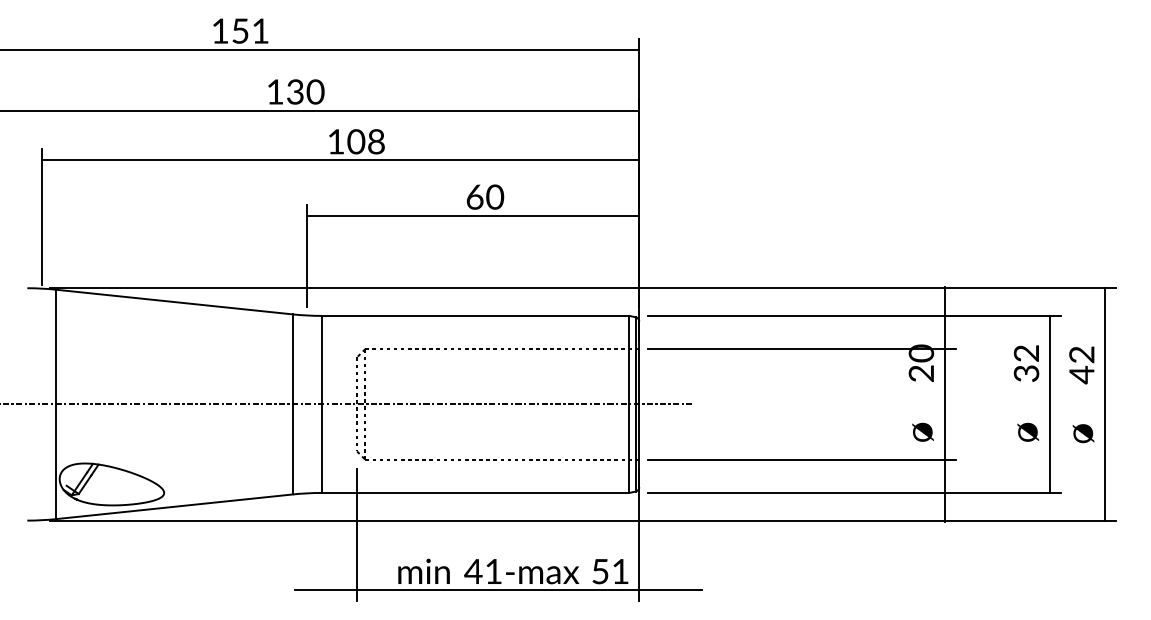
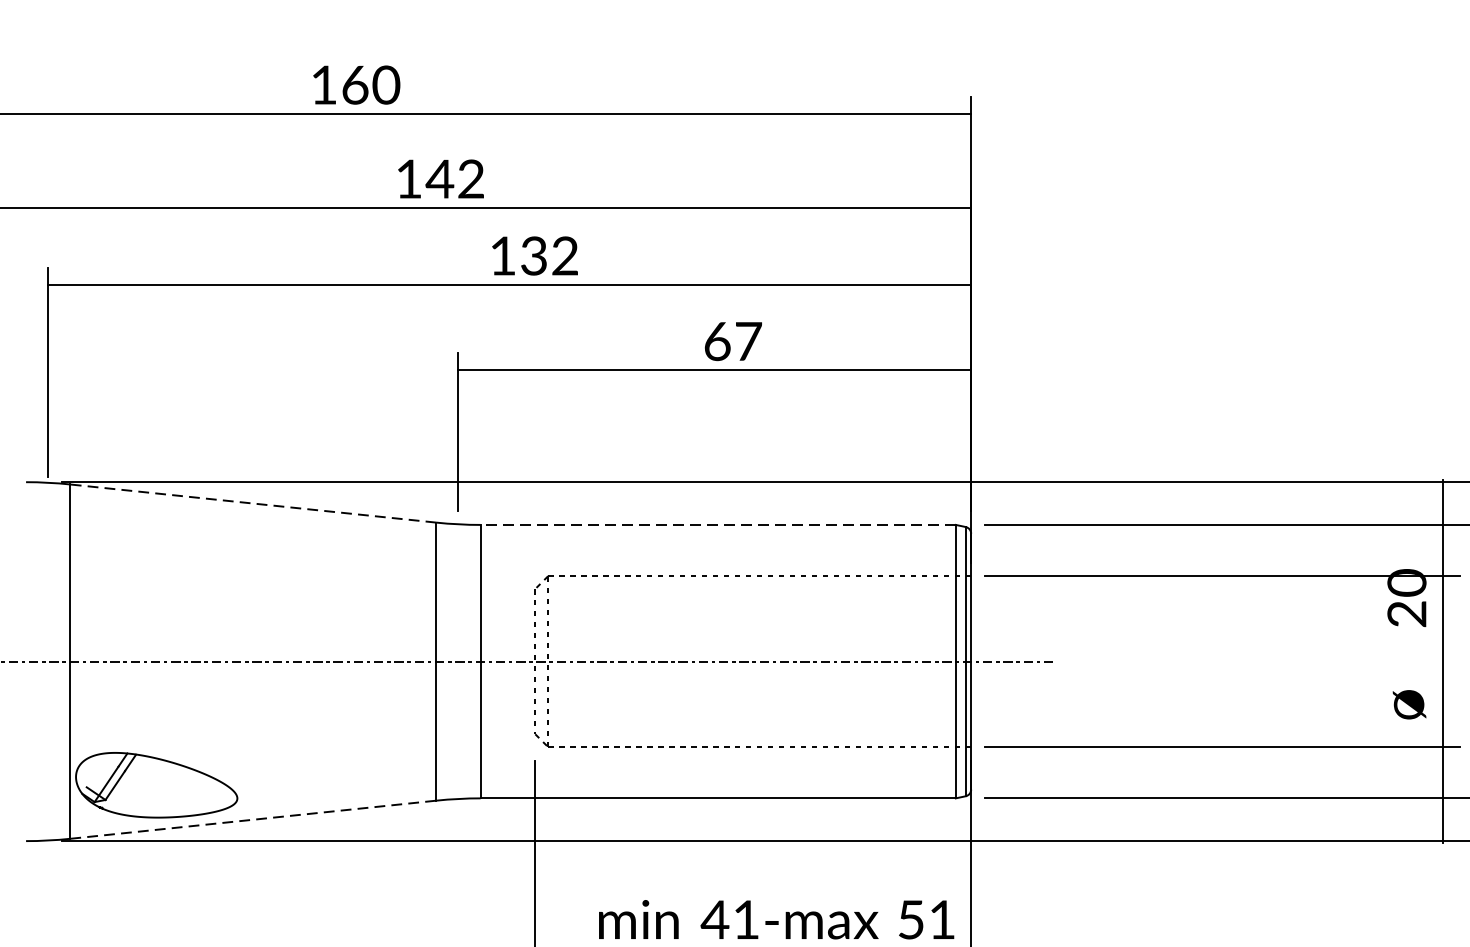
text: (250, 30) -> (370, 84), 151 -> 160
text: (305, 91) -> (455, 178), 130 -> 142
text: (365, 141) -> (548, 255), 108 -> 132
text: (495, 196) -> (749, 340), 60 -> 67
line: (174, 302) -> (253, 504), solid -> dashed
line: (475, 315) -> (718, 524), solid -> dashed
line: (174, 506) -> (253, 819), solid -> dashed

